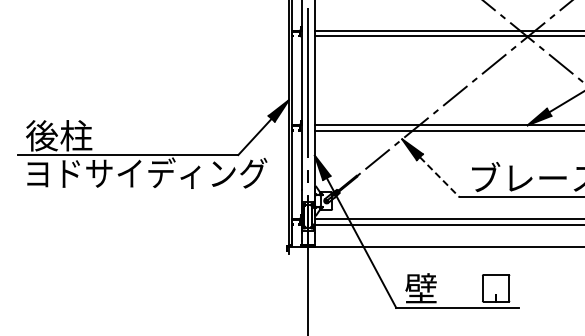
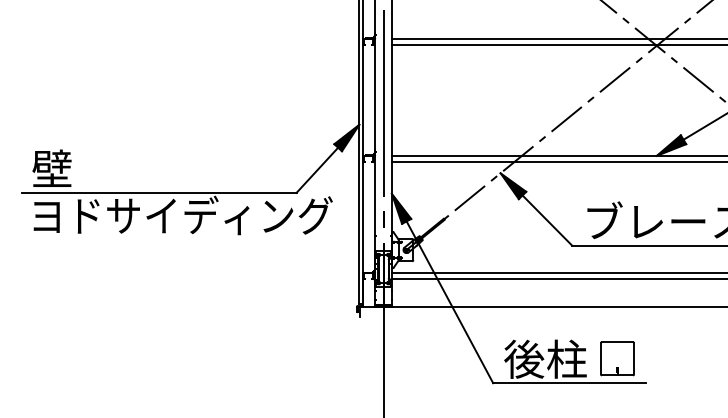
text: (59, 135) -> (73, 168), 後柱 -> 壁
line: (440, 177) -> (548, 220), dashed -> solid
text: (438, 288) -> (545, 359), 壁 -> 後柱

